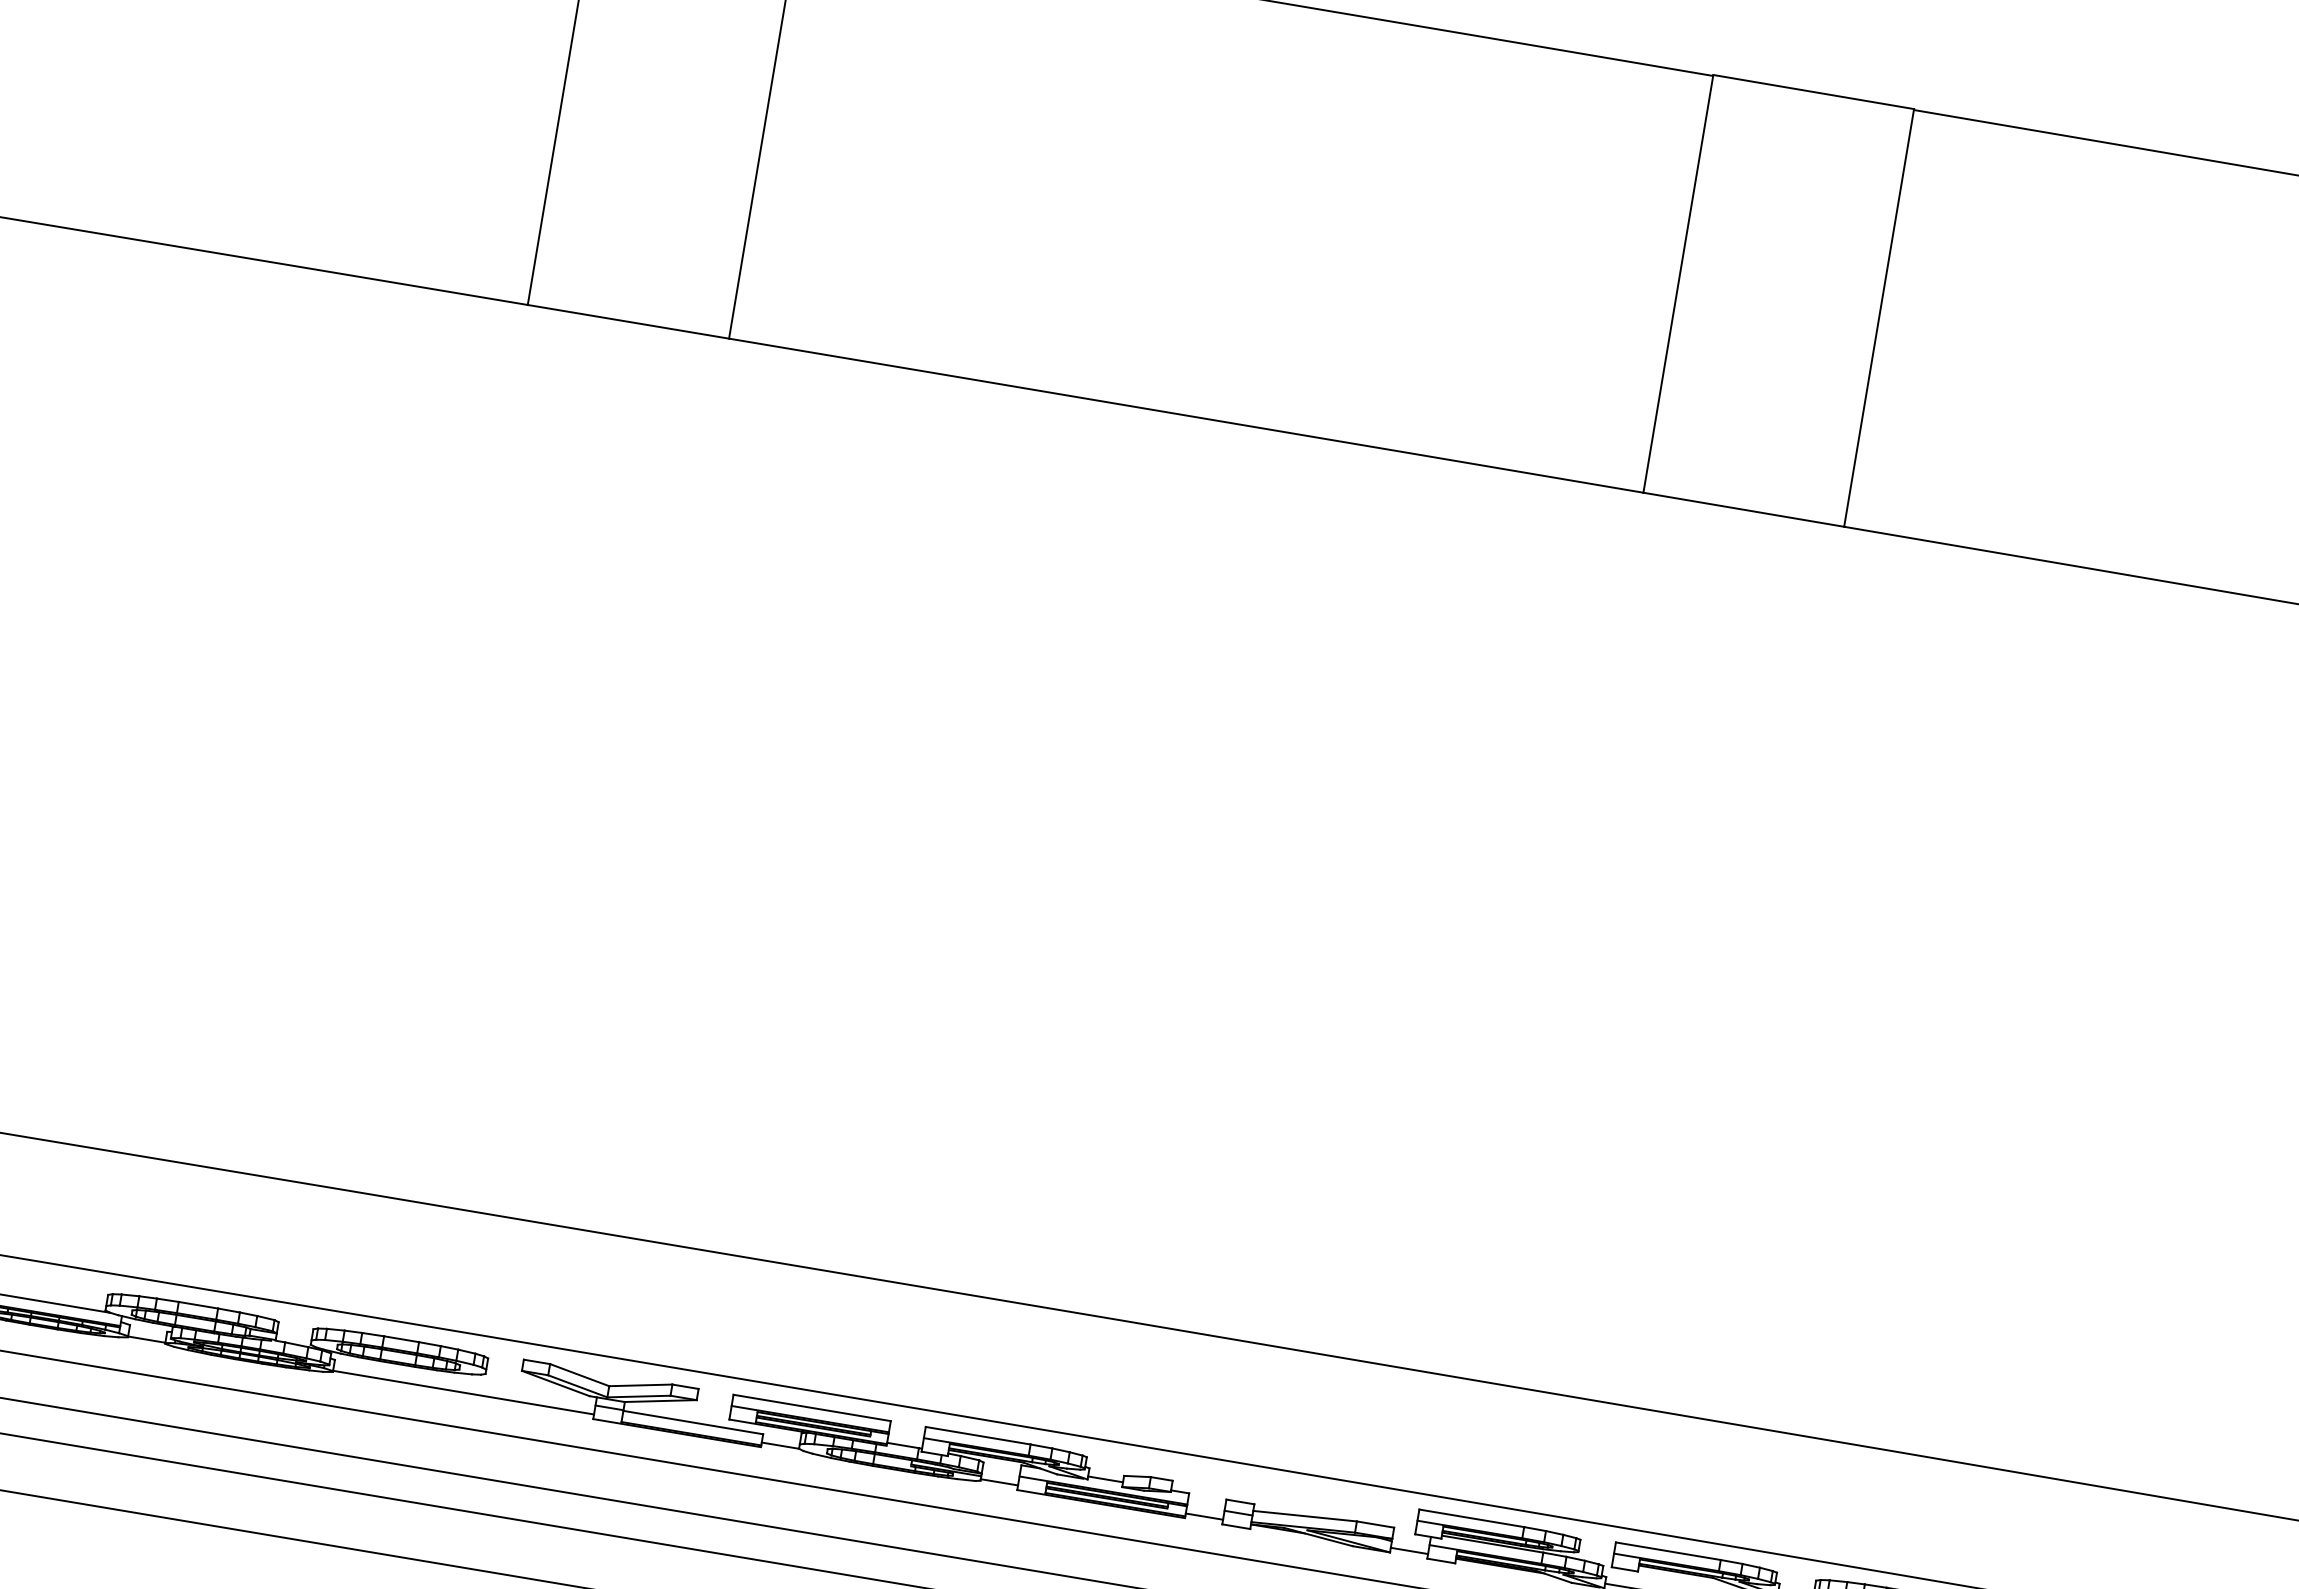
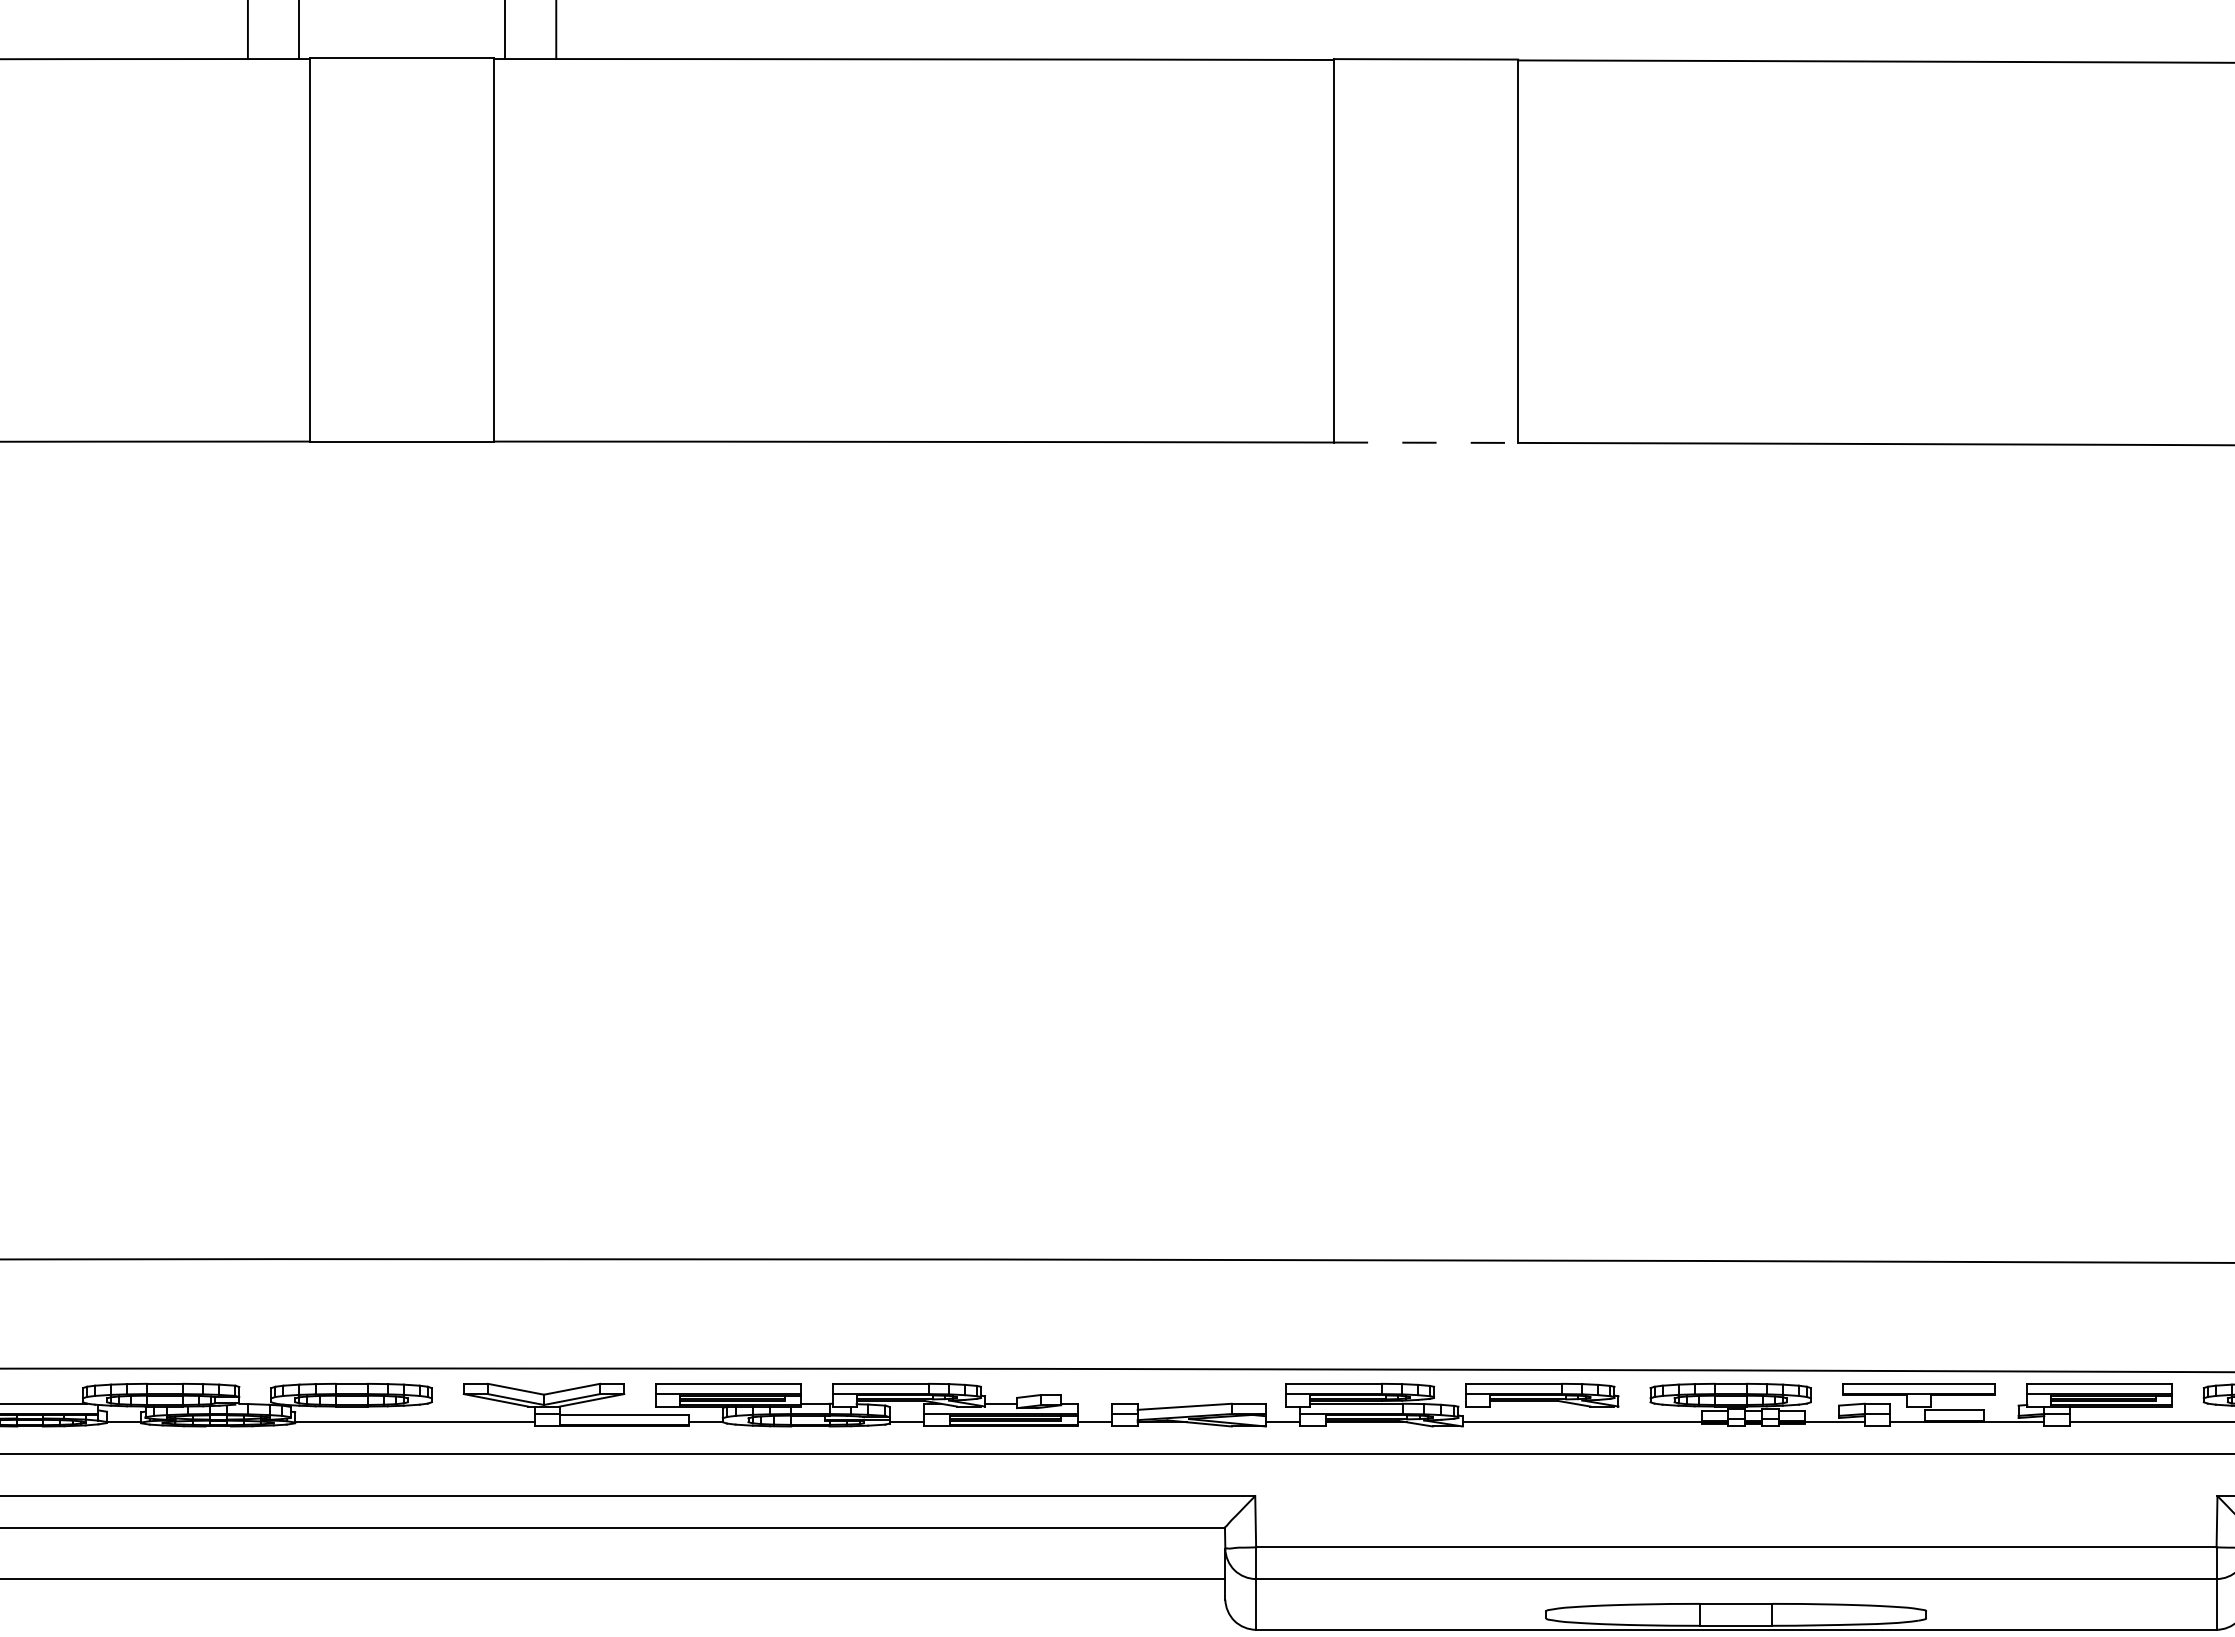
line: (1744, 509) -> (1426, 442), solid -> dashed

